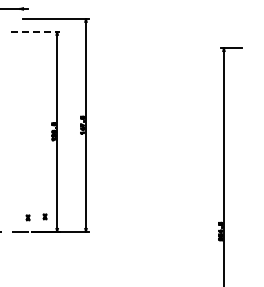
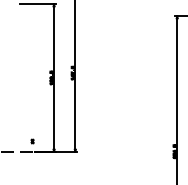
line: (36, 32) -> (38, 4), dashed -> solid
part: (44, 216) -> (44, 140), removed

